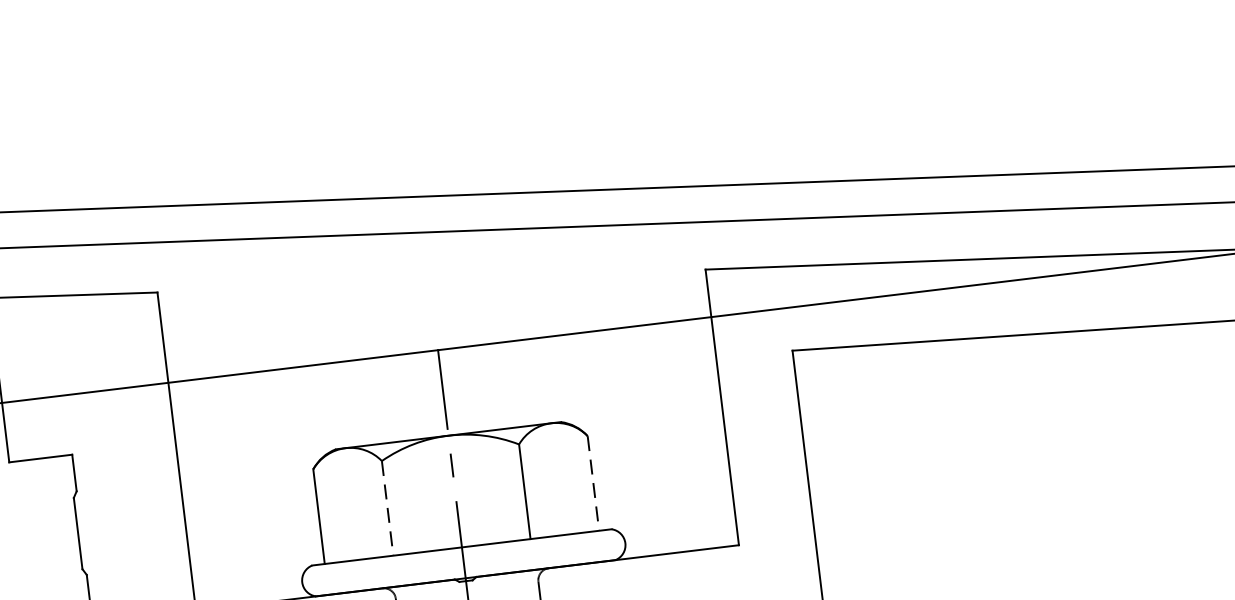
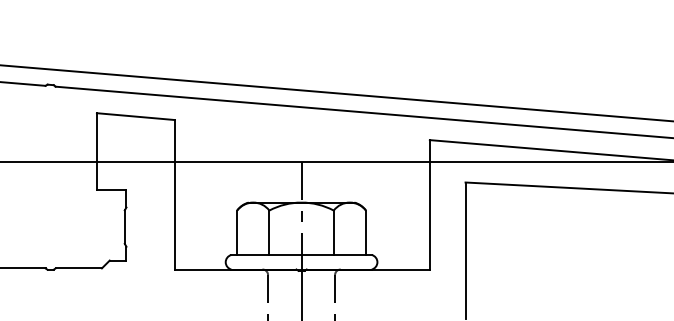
line: (592, 485) -> (365, 233), dashed -> solid
line: (388, 509) -> (269, 233), dashed -> solid

